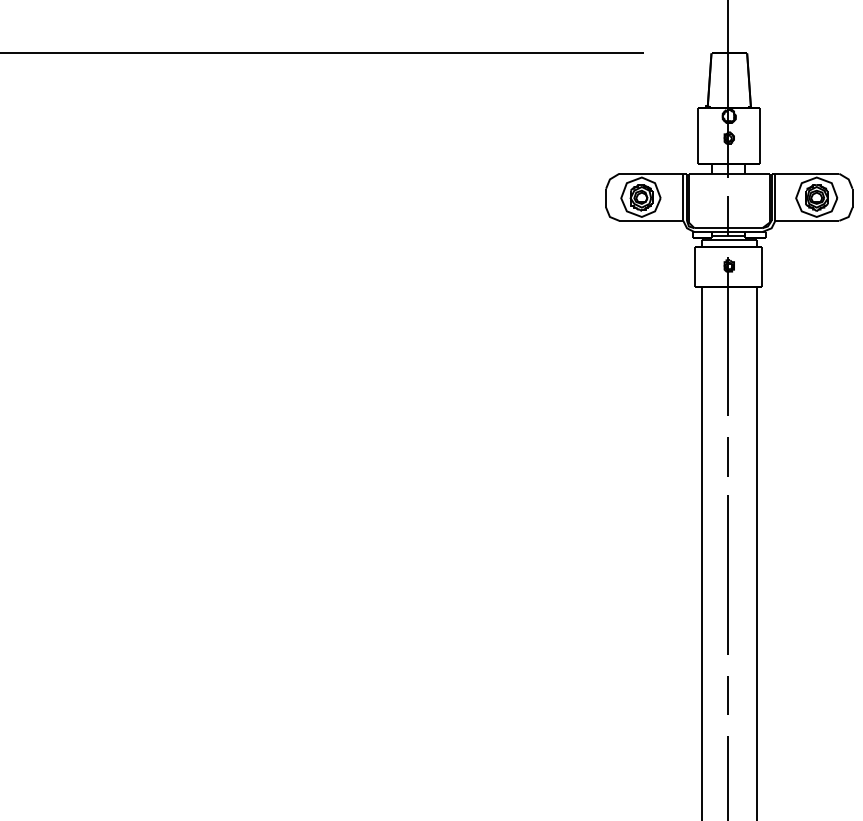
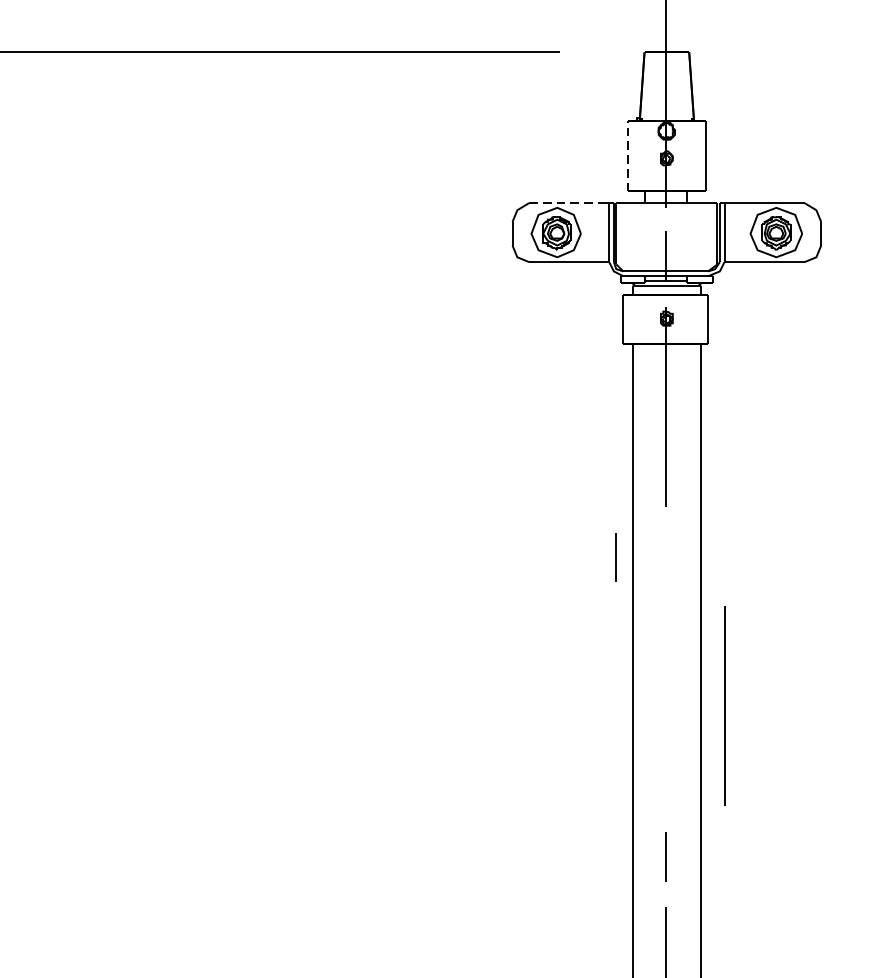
line: (698, 135) -> (628, 155), solid -> dashed
line: (648, 173) -> (565, 202), solid -> dashed
line: (727, 456) -> (614, 557), moved
line: (727, 574) -> (723, 705), moved

